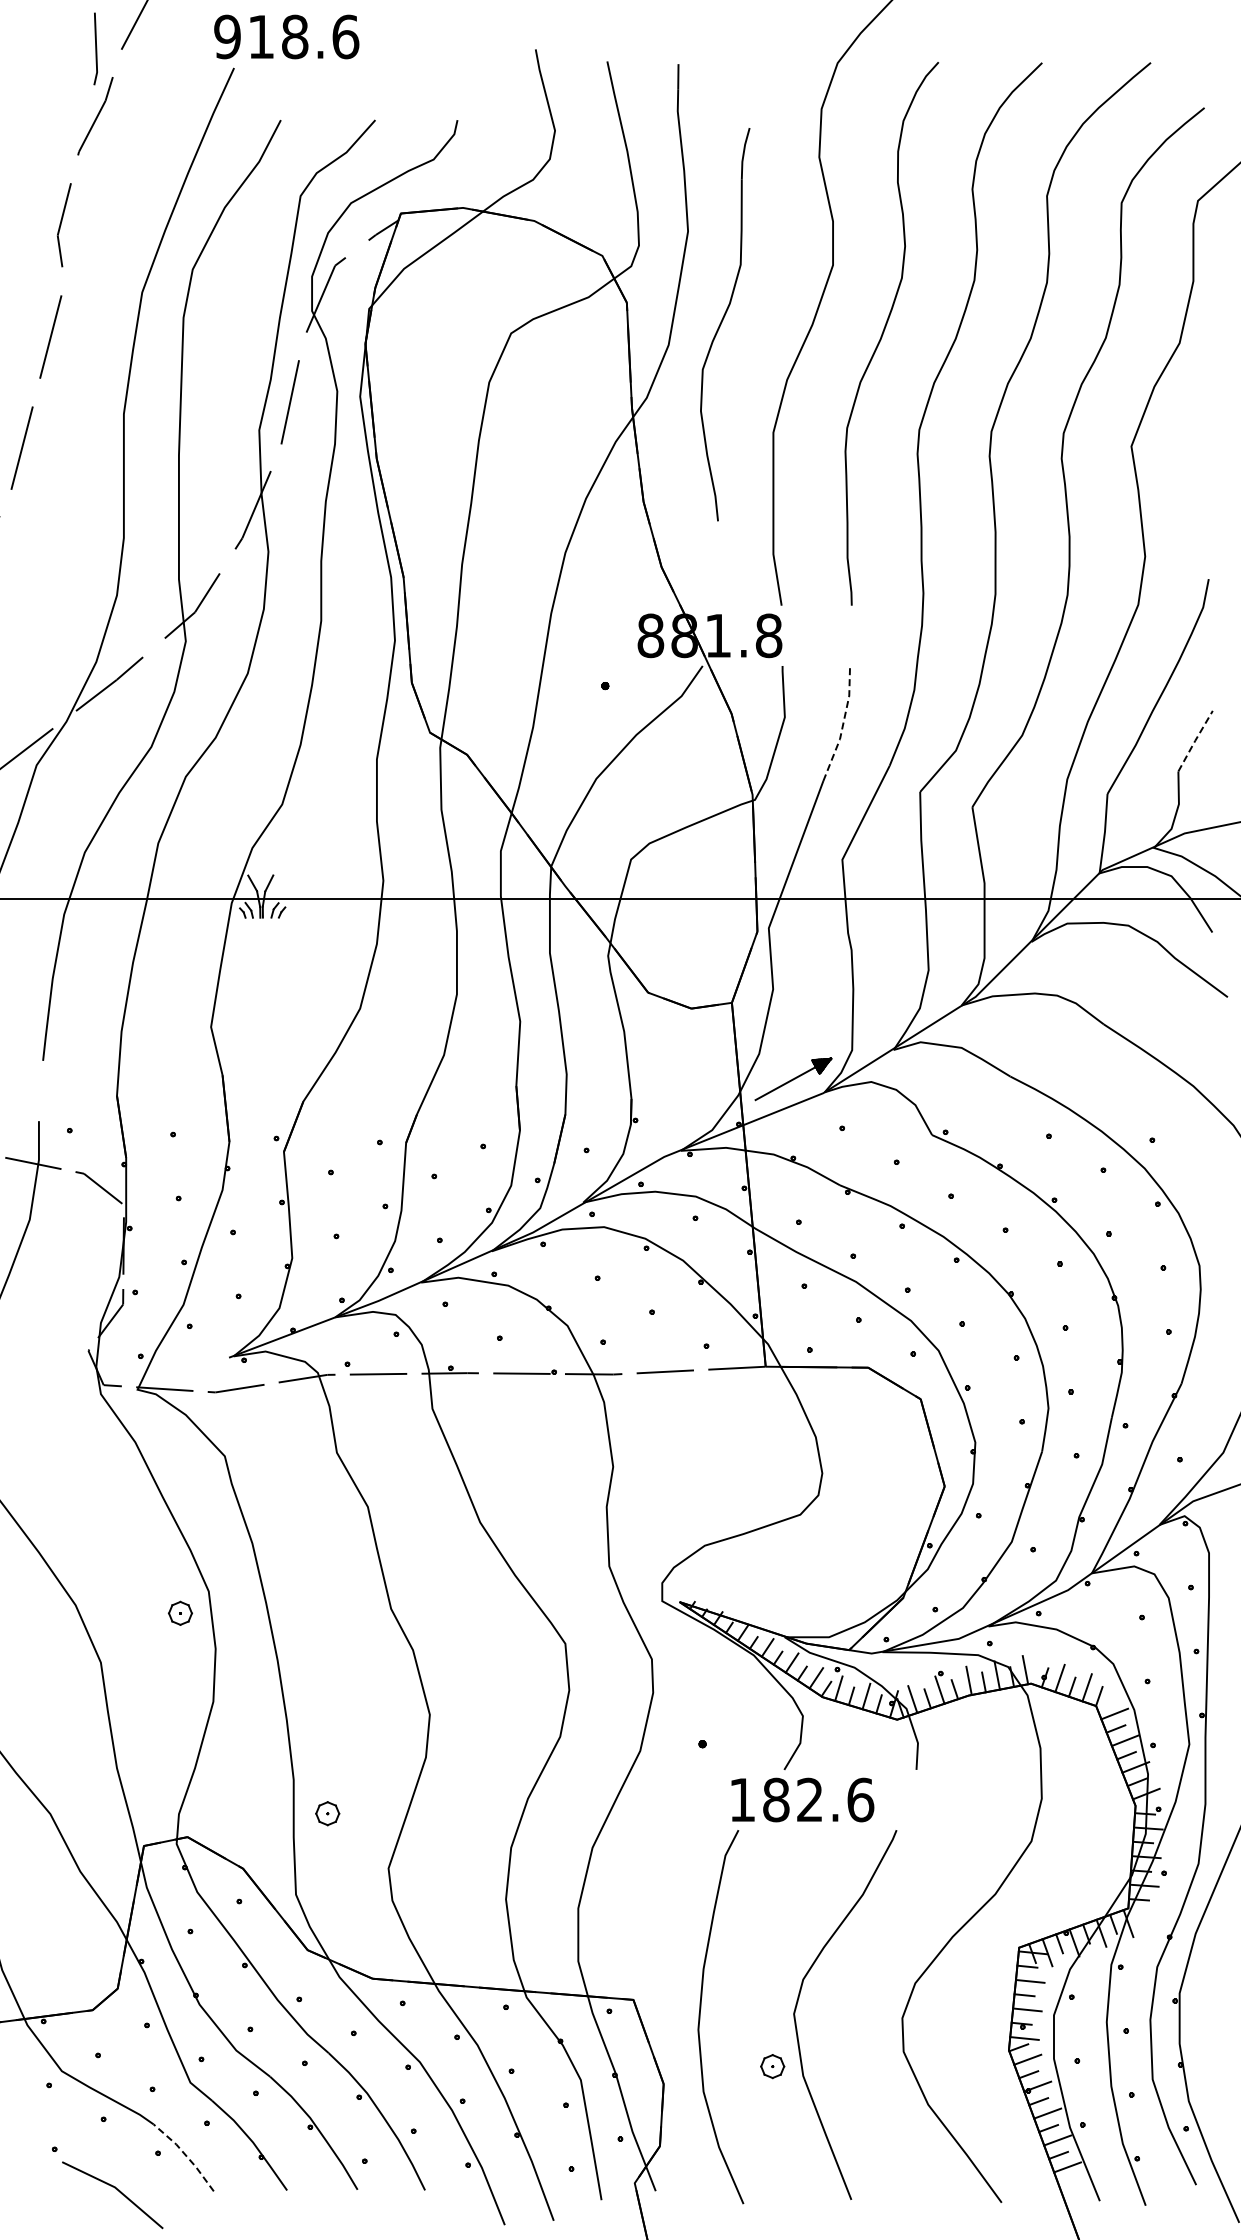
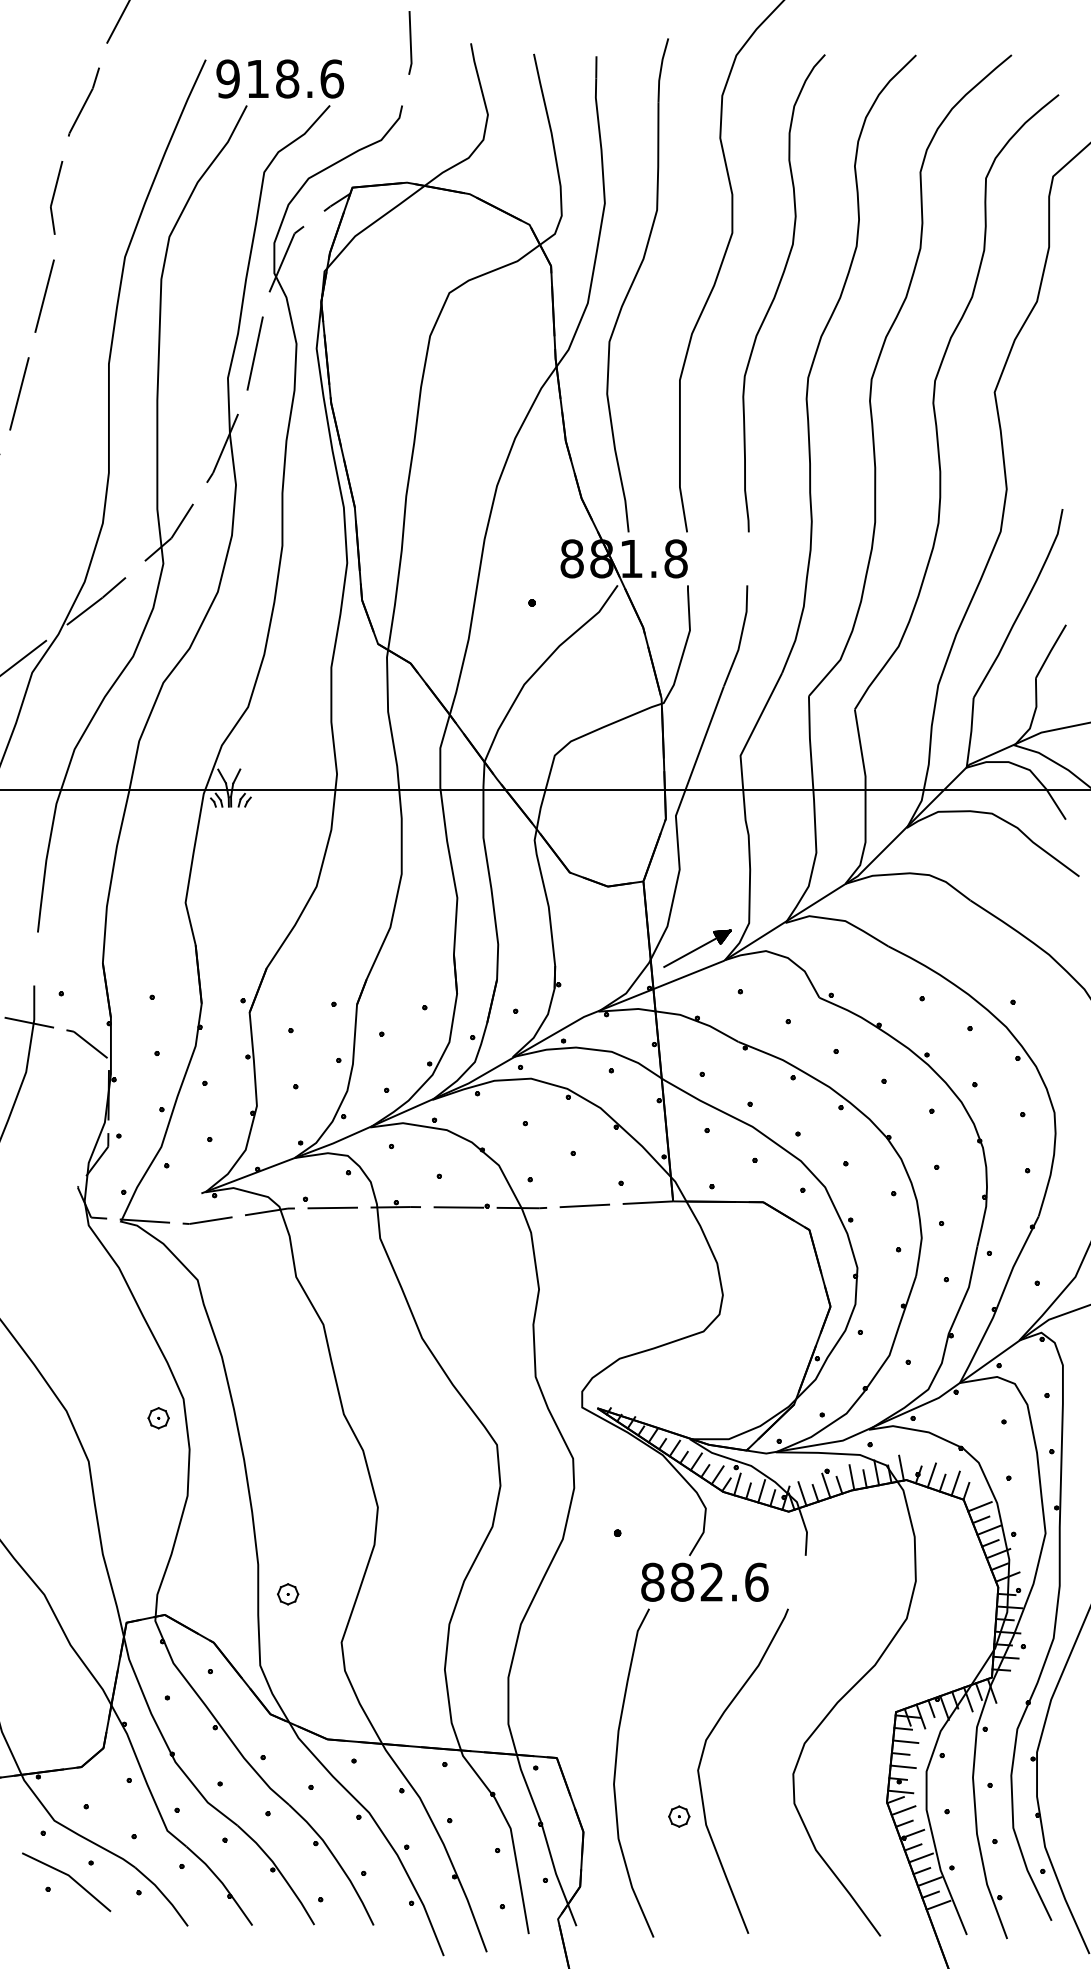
text: (286, 36) -> (280, 78), moved
line: (95, 48) -> (410, 42), moved
part: (724, 324) -> (636, 285), size x1.43
line: (843, 723) -> (741, 635), dashed -> solid
line: (1195, 740) -> (1050, 650), dashed -> solid
text: (742, 1799) -> (652, 1581), 182.6 -> 882.6
line: (185, 2155) -> (163, 1894), dashed -> solid
line: (115, 2189) -> (69, 1877), moved

